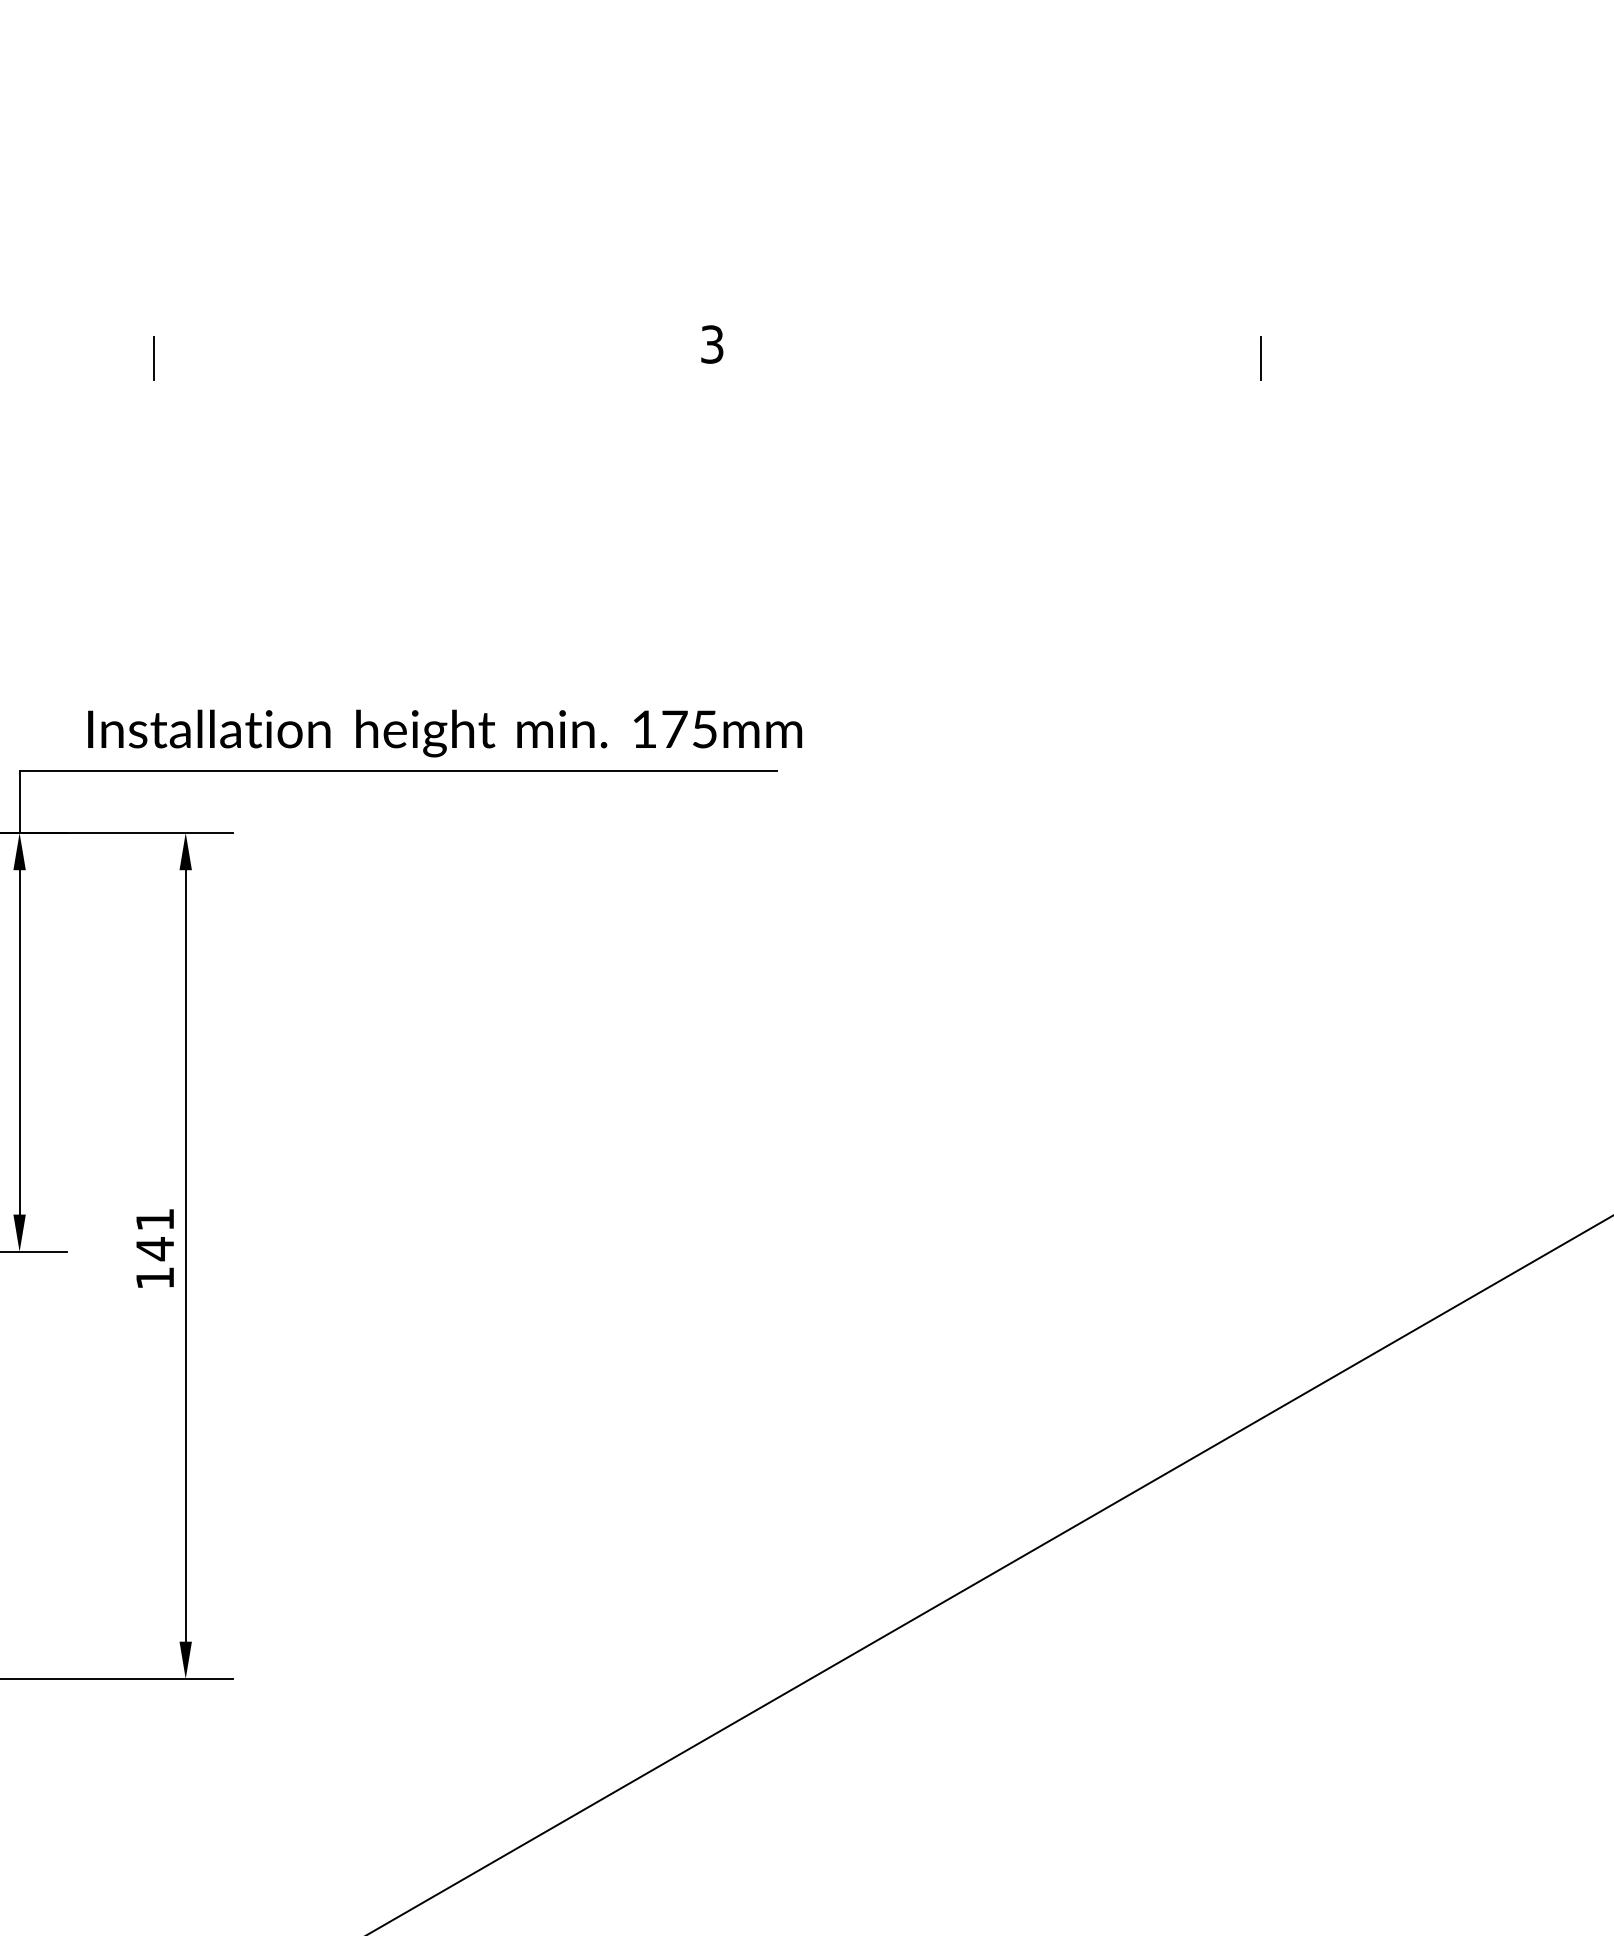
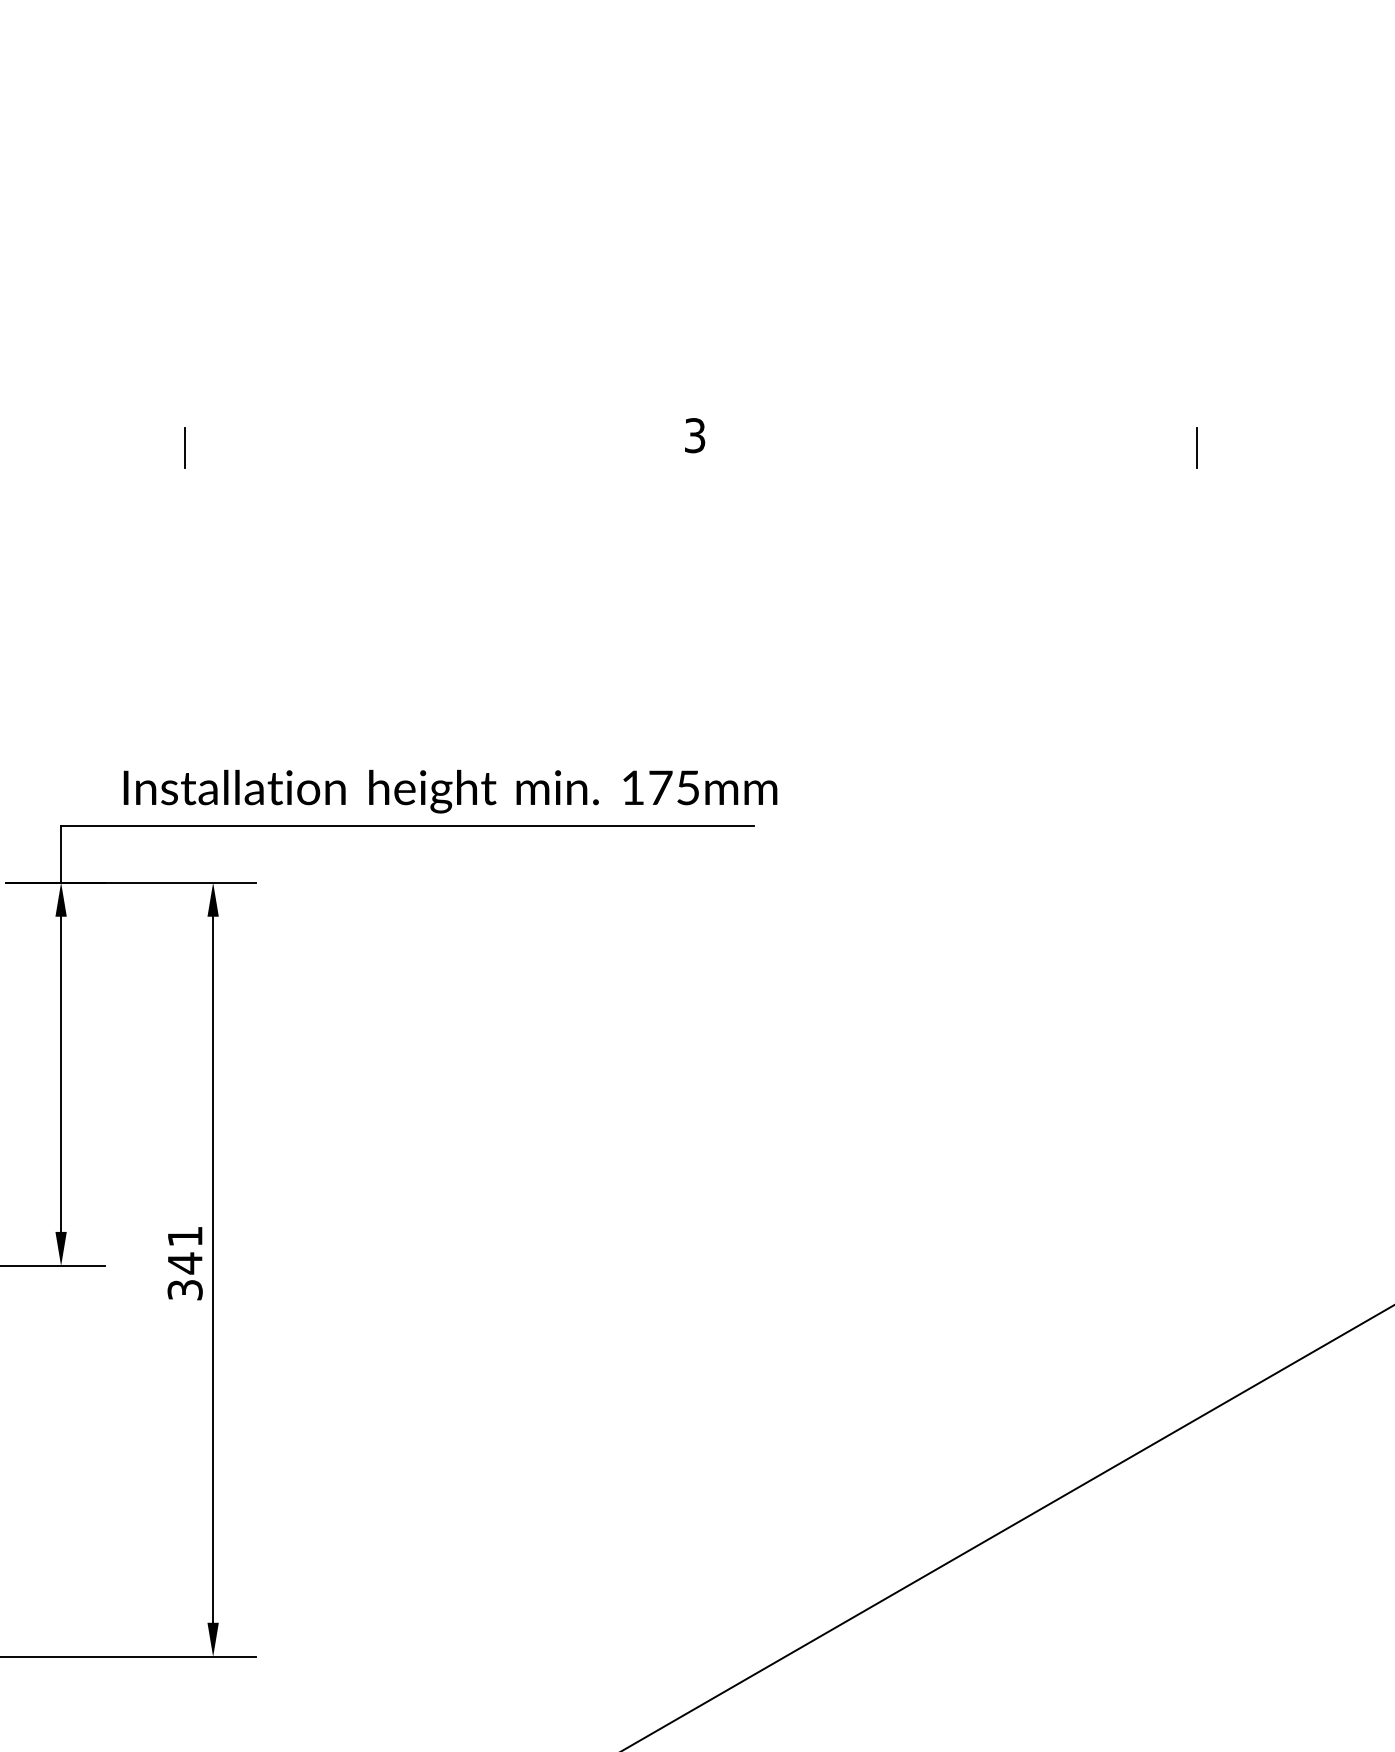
text: (155, 1278) -> (185, 1290), 141 -> 341

